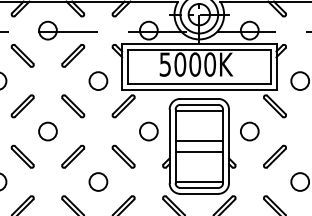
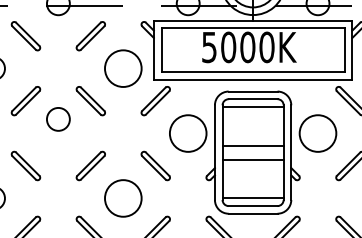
circle: (98, 81) -> (123, 69), size x1.6
circle: (47, 131) -> (57, 119), moved
circle: (148, 131) -> (187, 133), size x1.6
circle: (249, 131) -> (317, 133), size x1.6
circle: (98, 181) -> (123, 197), size x1.6

